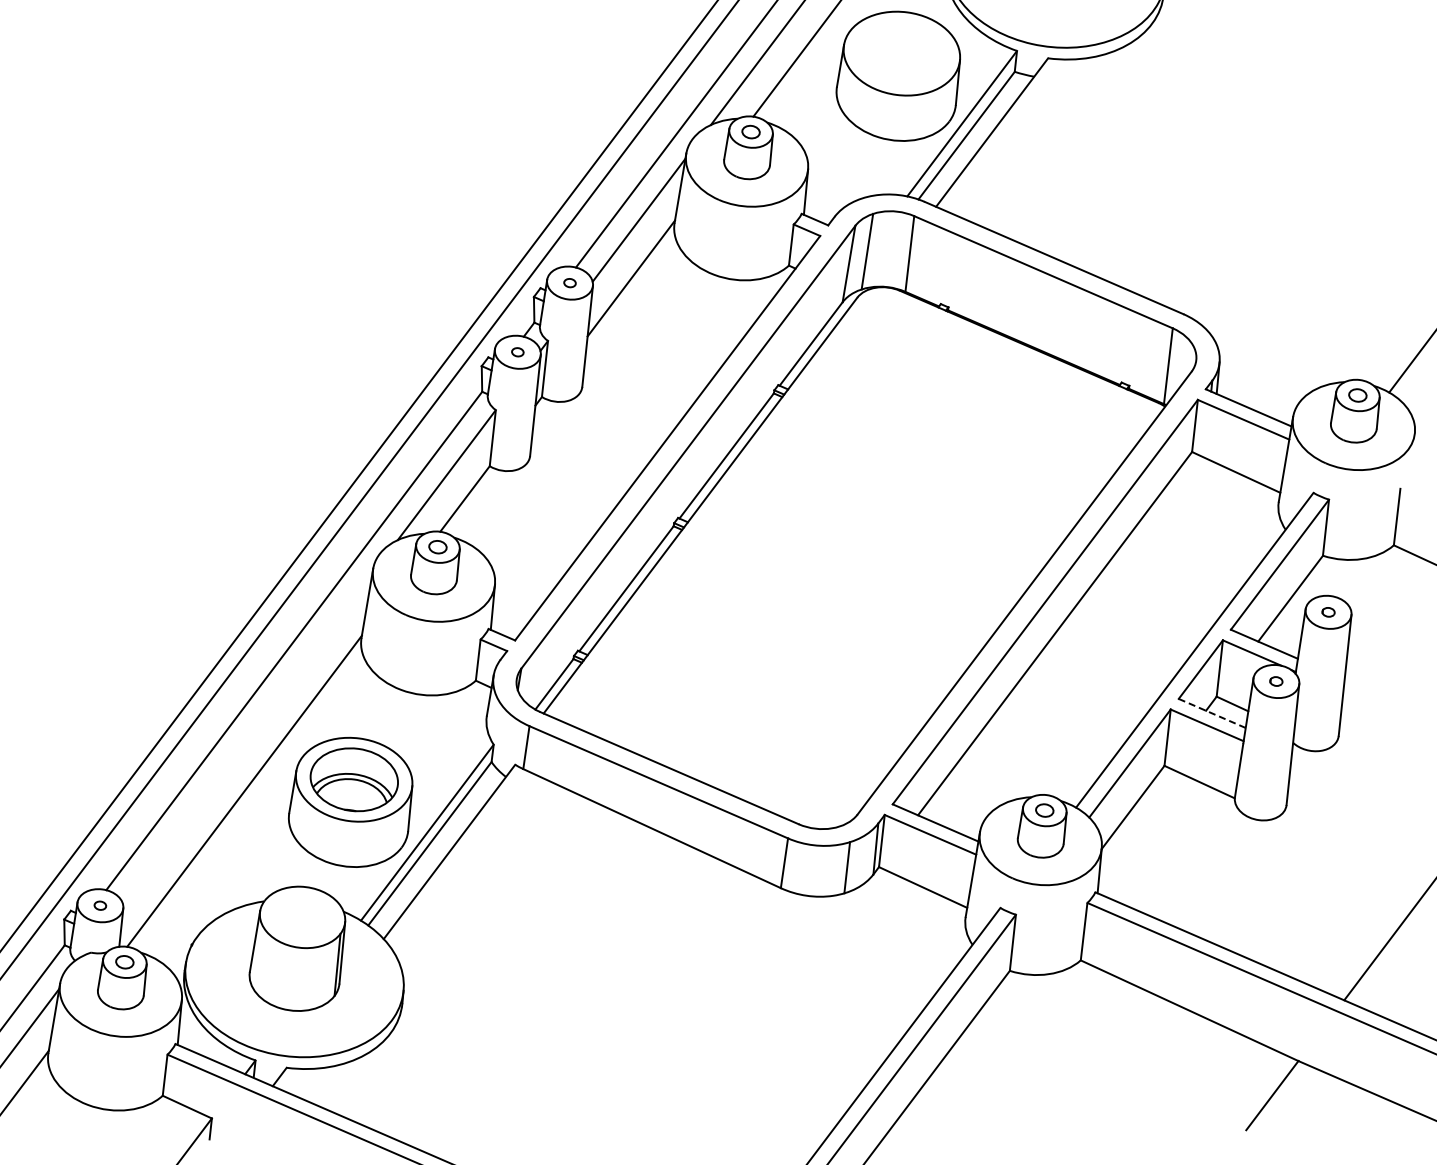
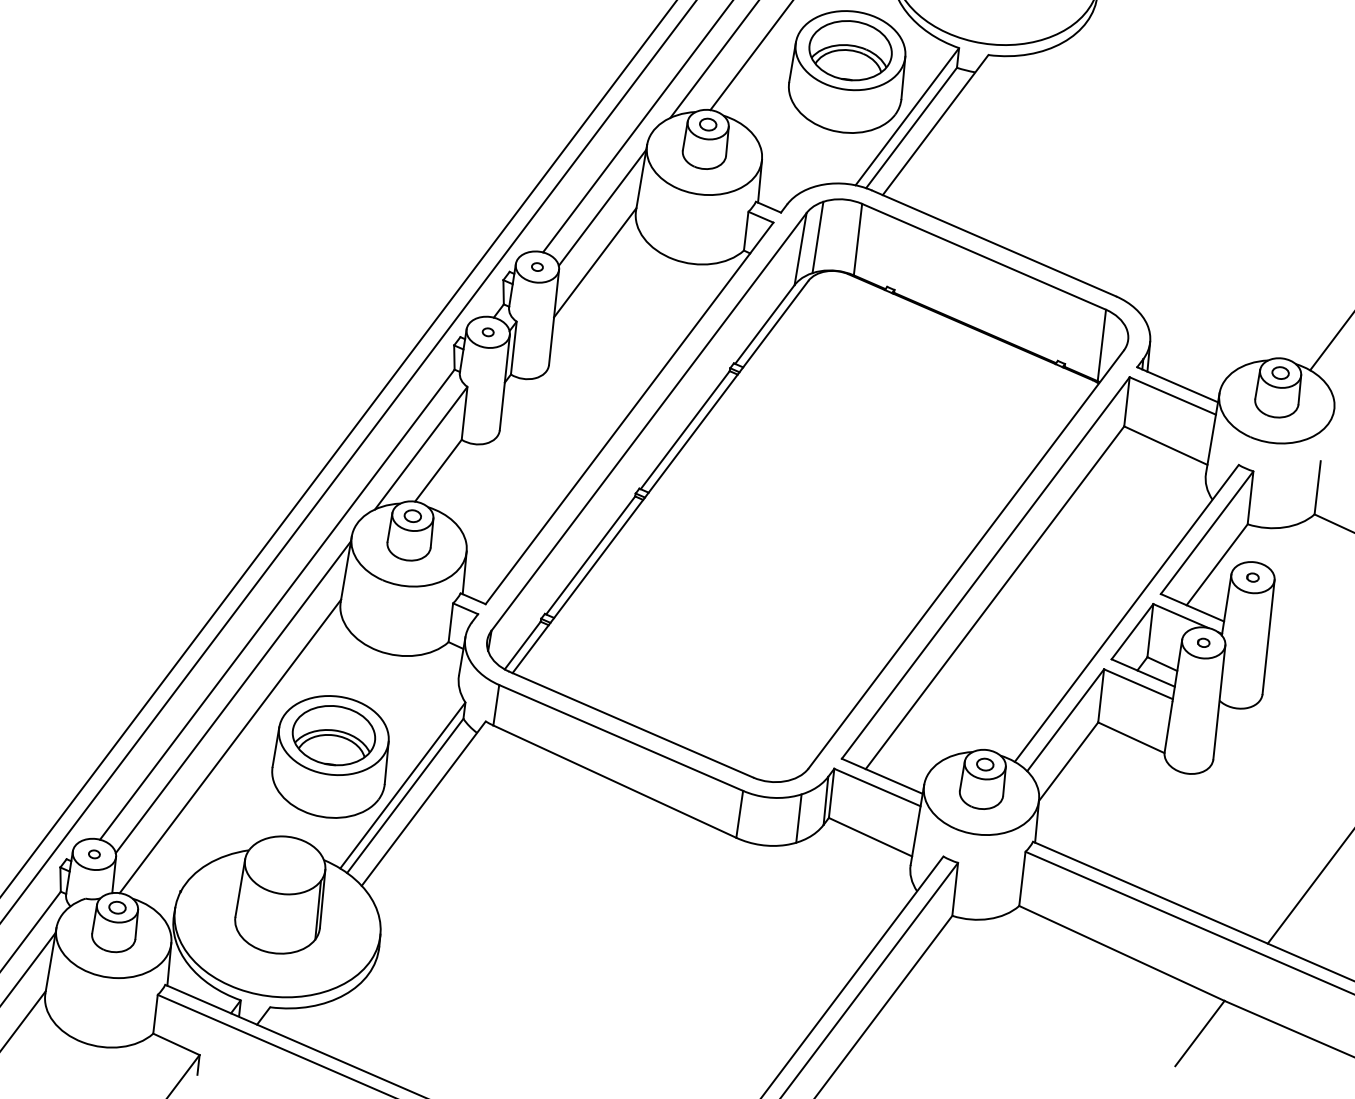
part: (901, 53) -> (850, 50), added
line: (1212, 713) -> (1143, 673), dashed -> solid
line: (247, 738) -> (233, 696), added

